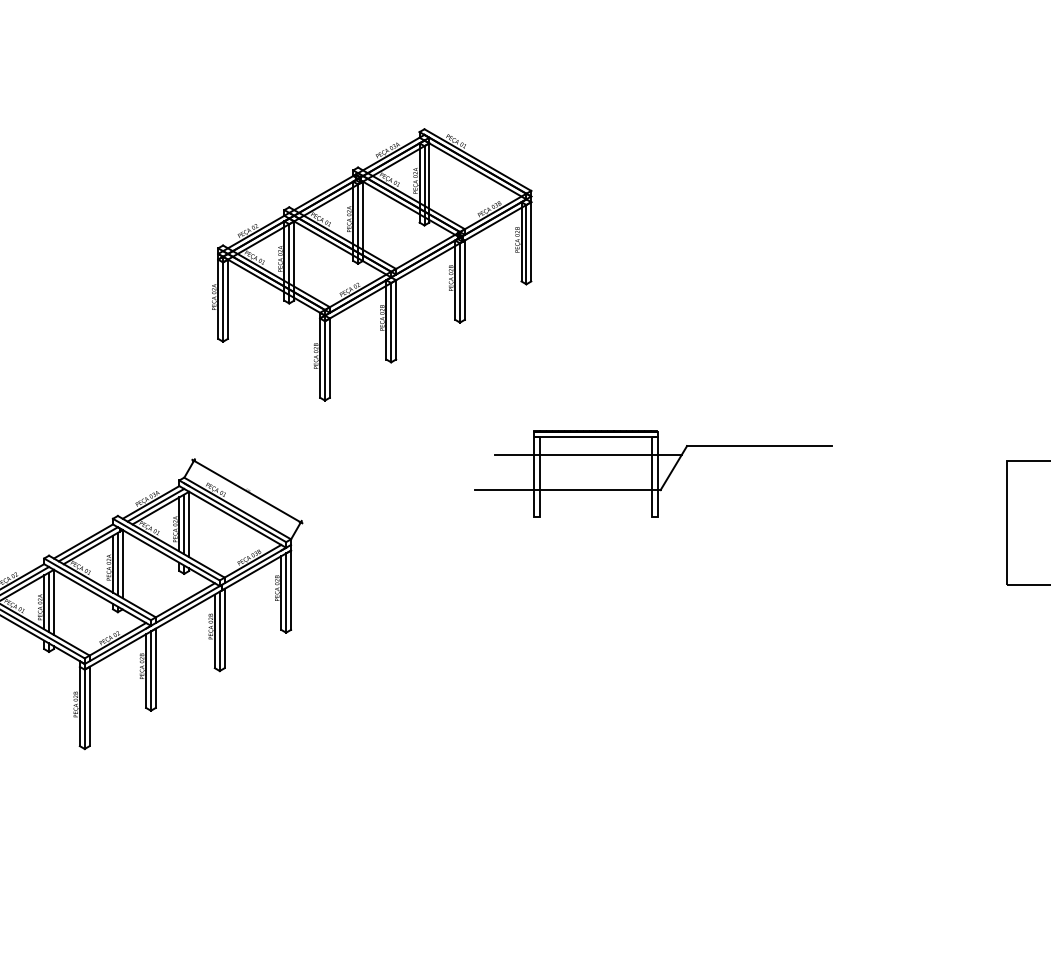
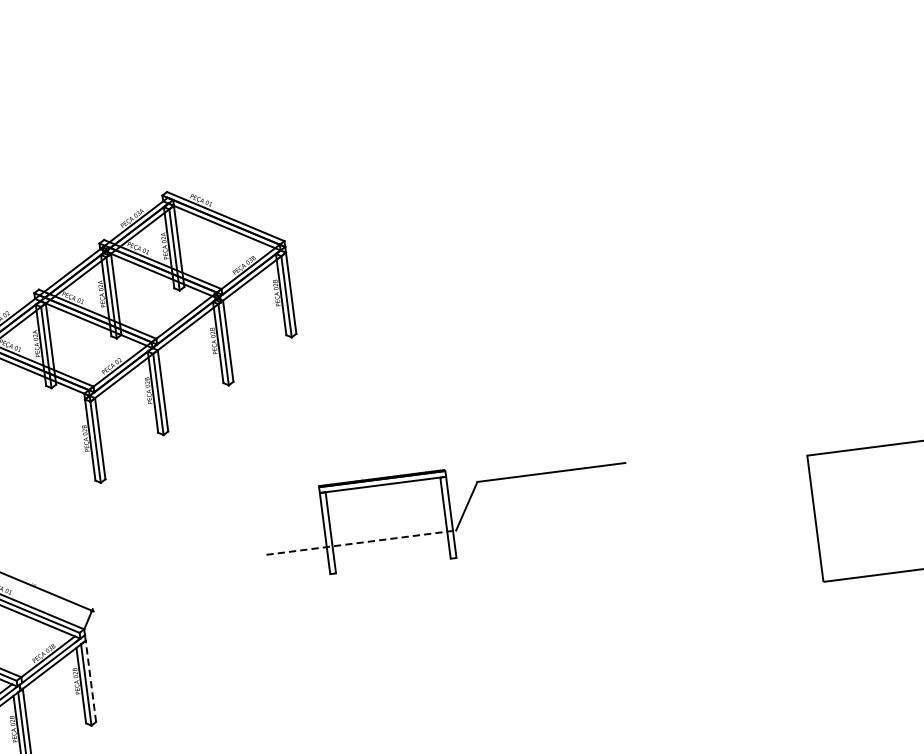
line: (587, 454) -> (376, 503), removed
line: (567, 490) -> (360, 543), solid -> dashed
line: (291, 590) -> (91, 681), solid -> dashed

